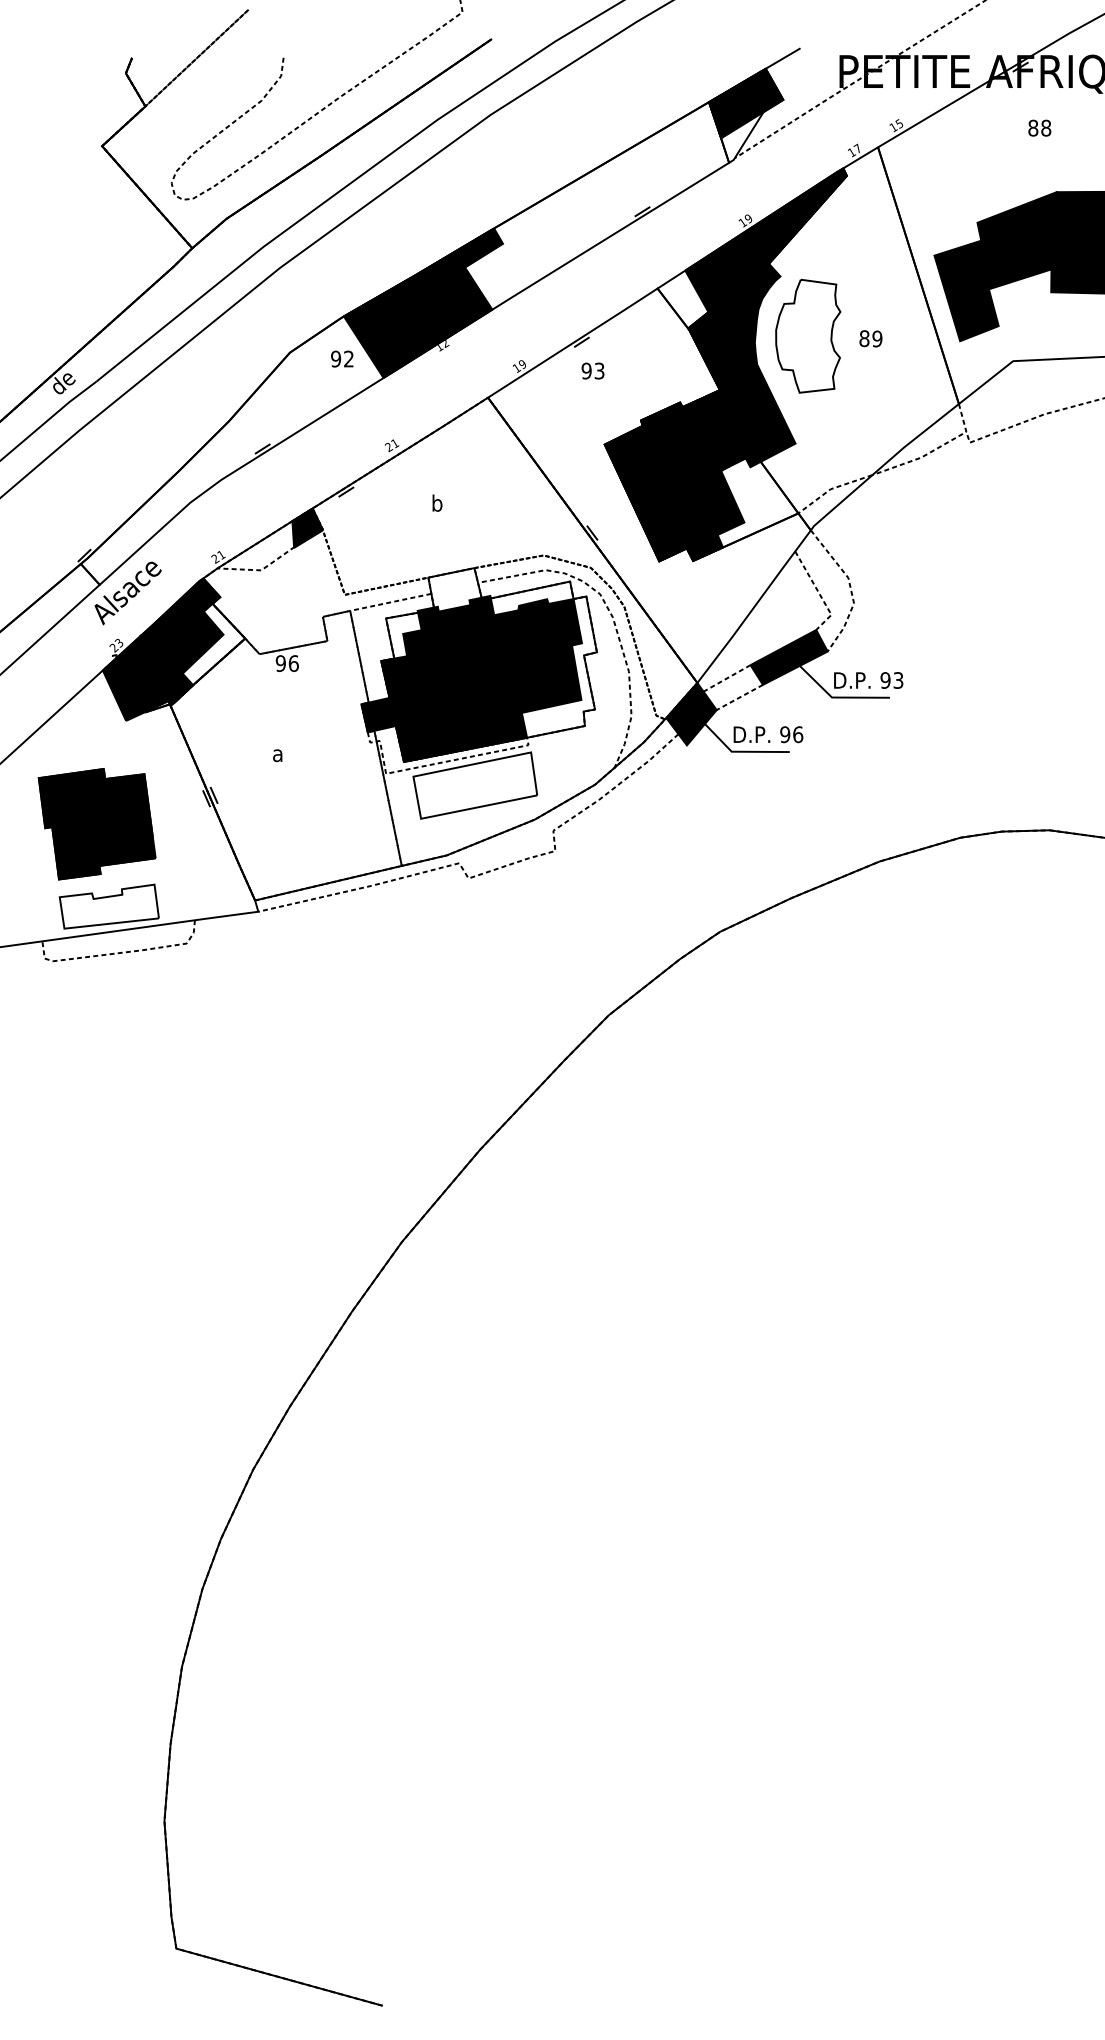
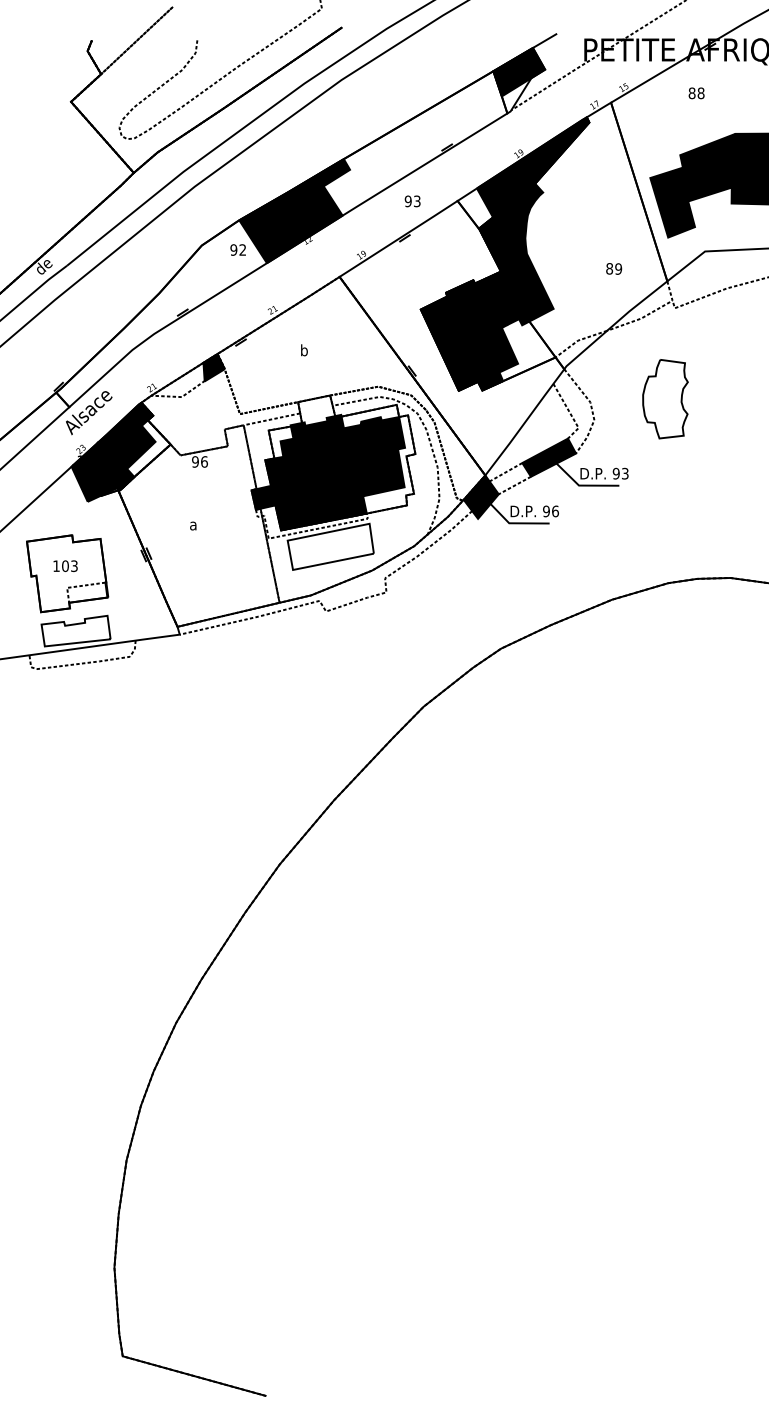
text: (1039, 128) -> (696, 93), moved
part: (808, 336) -> (665, 399), moved
text: (871, 338) -> (614, 268), moved
text: (592, 371) -> (412, 201), moved
fill: (97, 823) -> (67, 573), removed

